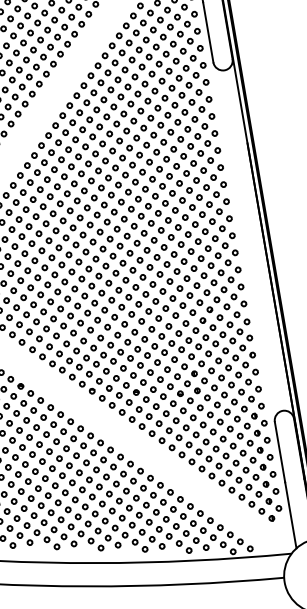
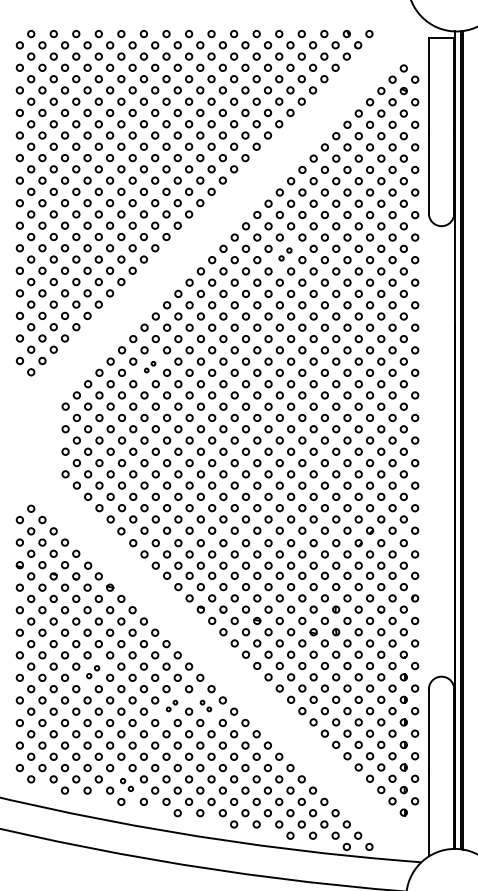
part: (110, 111) -> (285, 254), size x0.7
part: (22, 214) -> (149, 366), size x0.6
part: (18, 452) -> (92, 671), size x0.7
part: (108, 463) -> (205, 705), size x0.6
part: (82, 467) -> (171, 705), size x0.6
part: (58, 533) -> (126, 784), size x0.7

